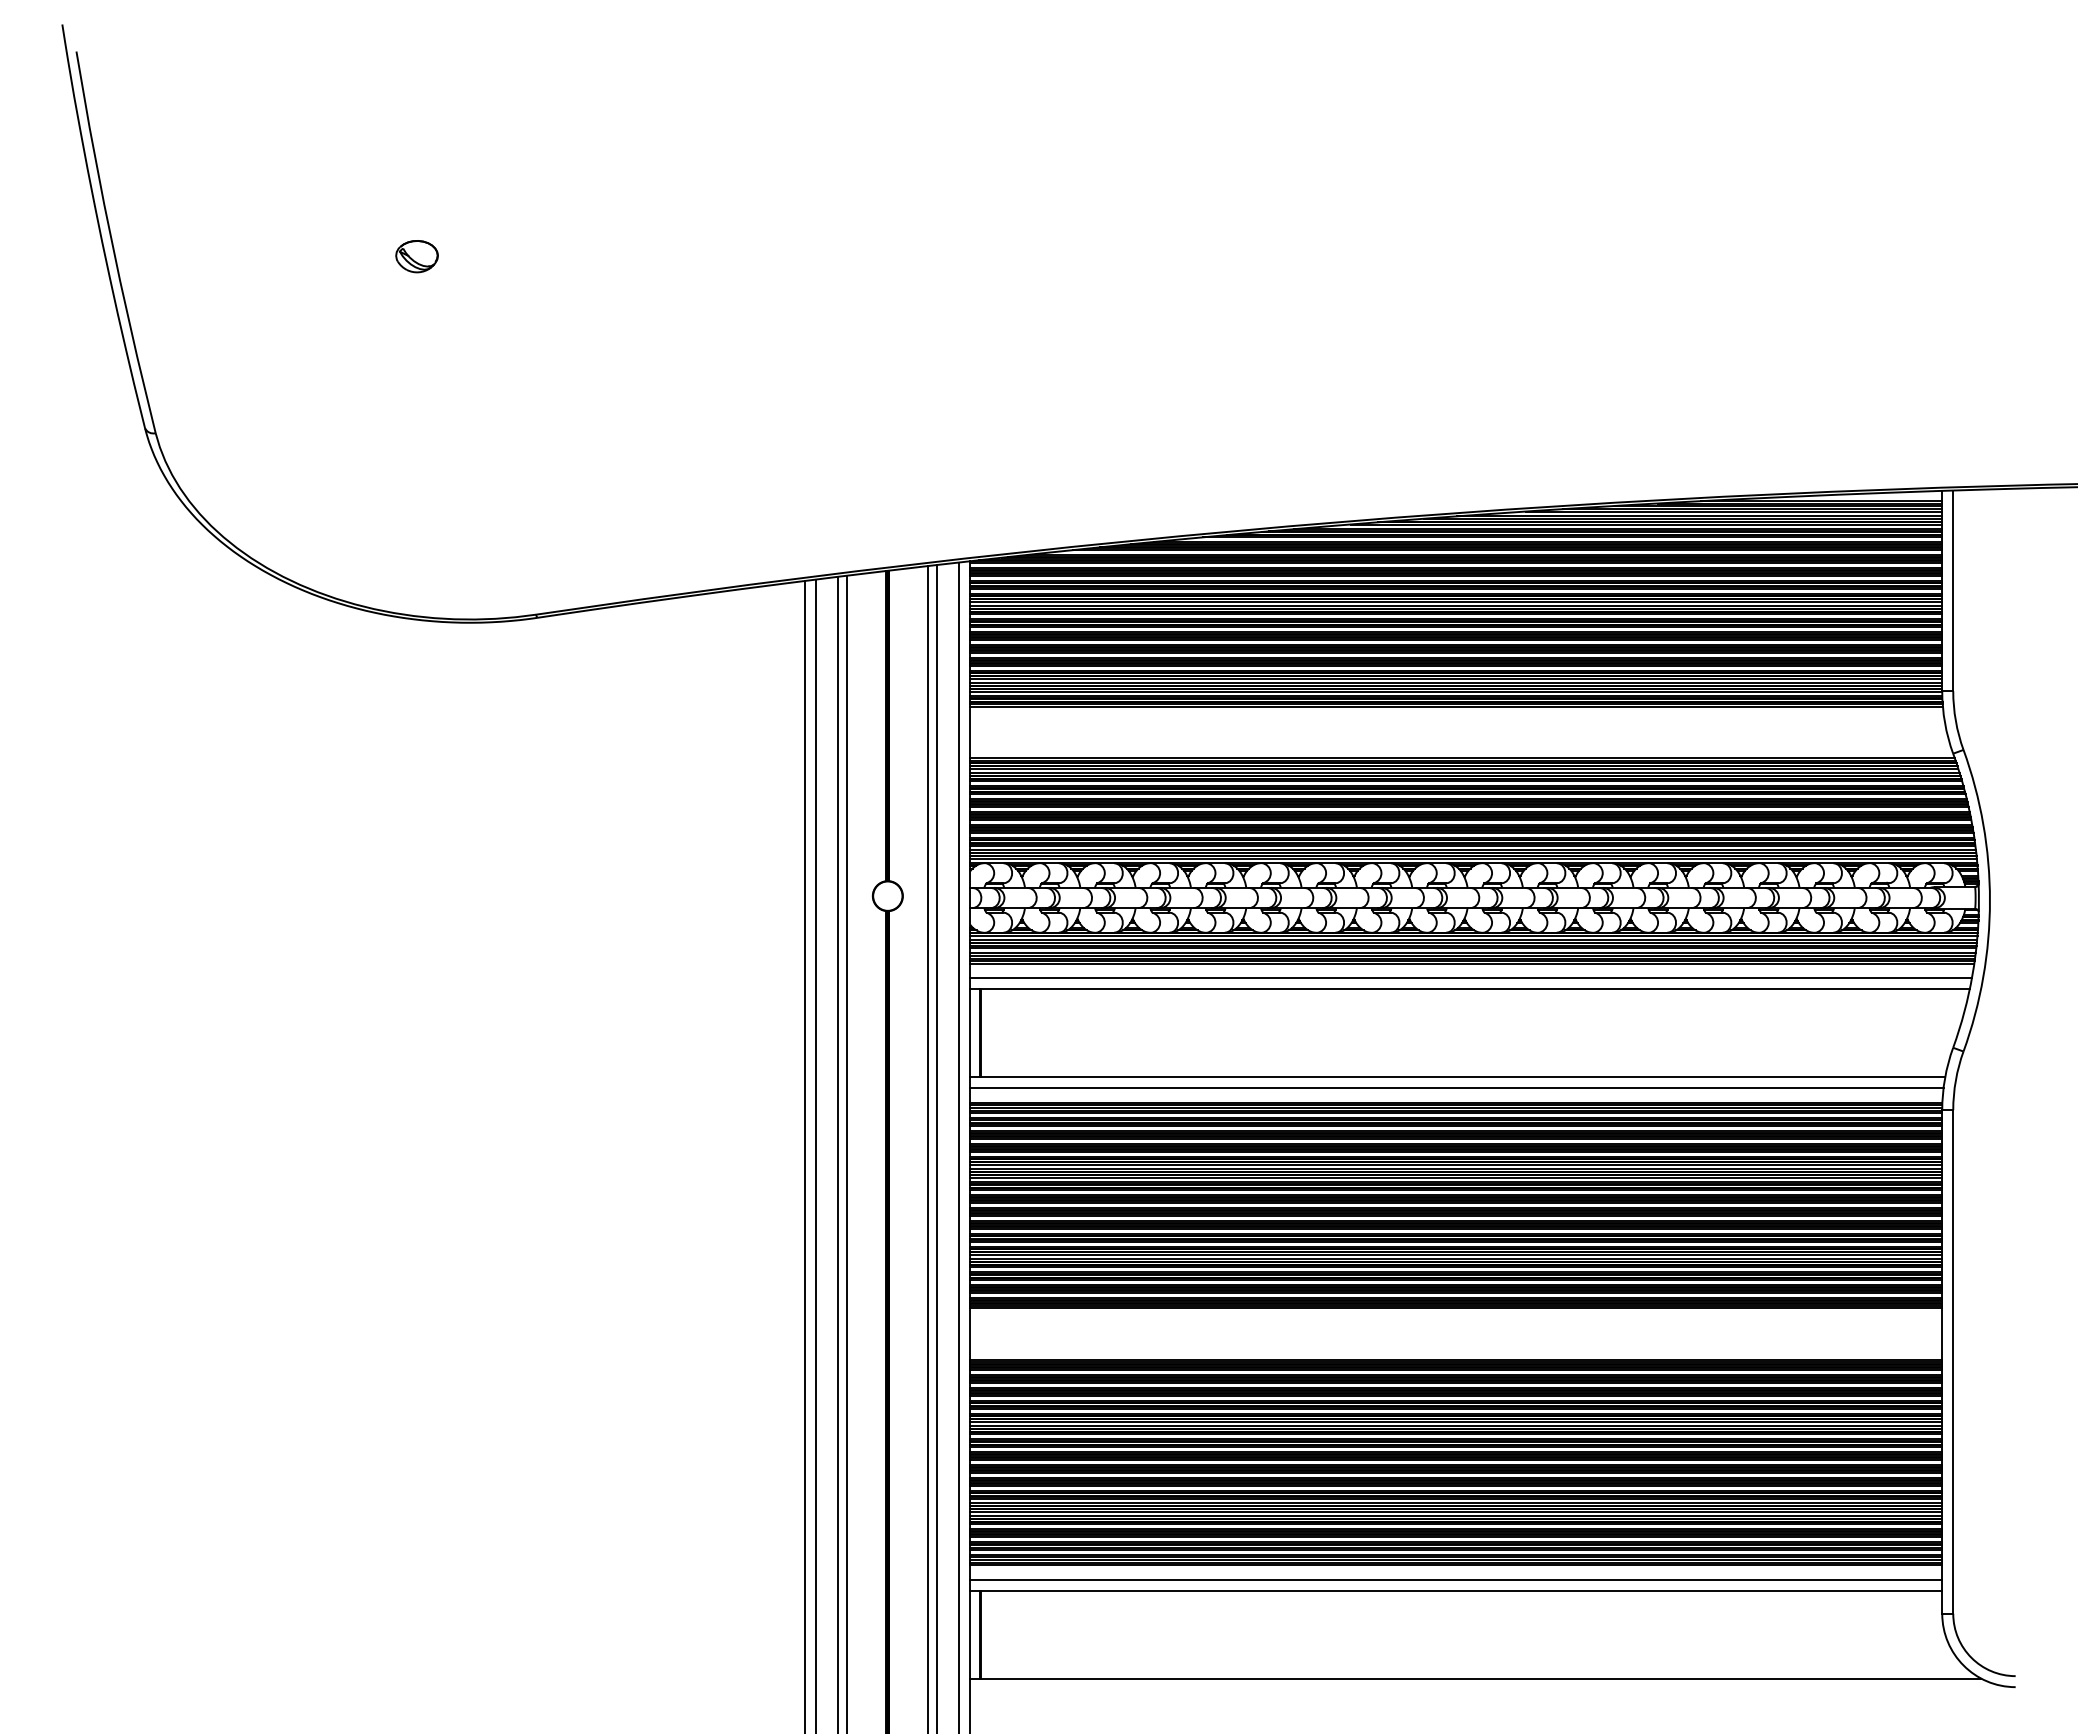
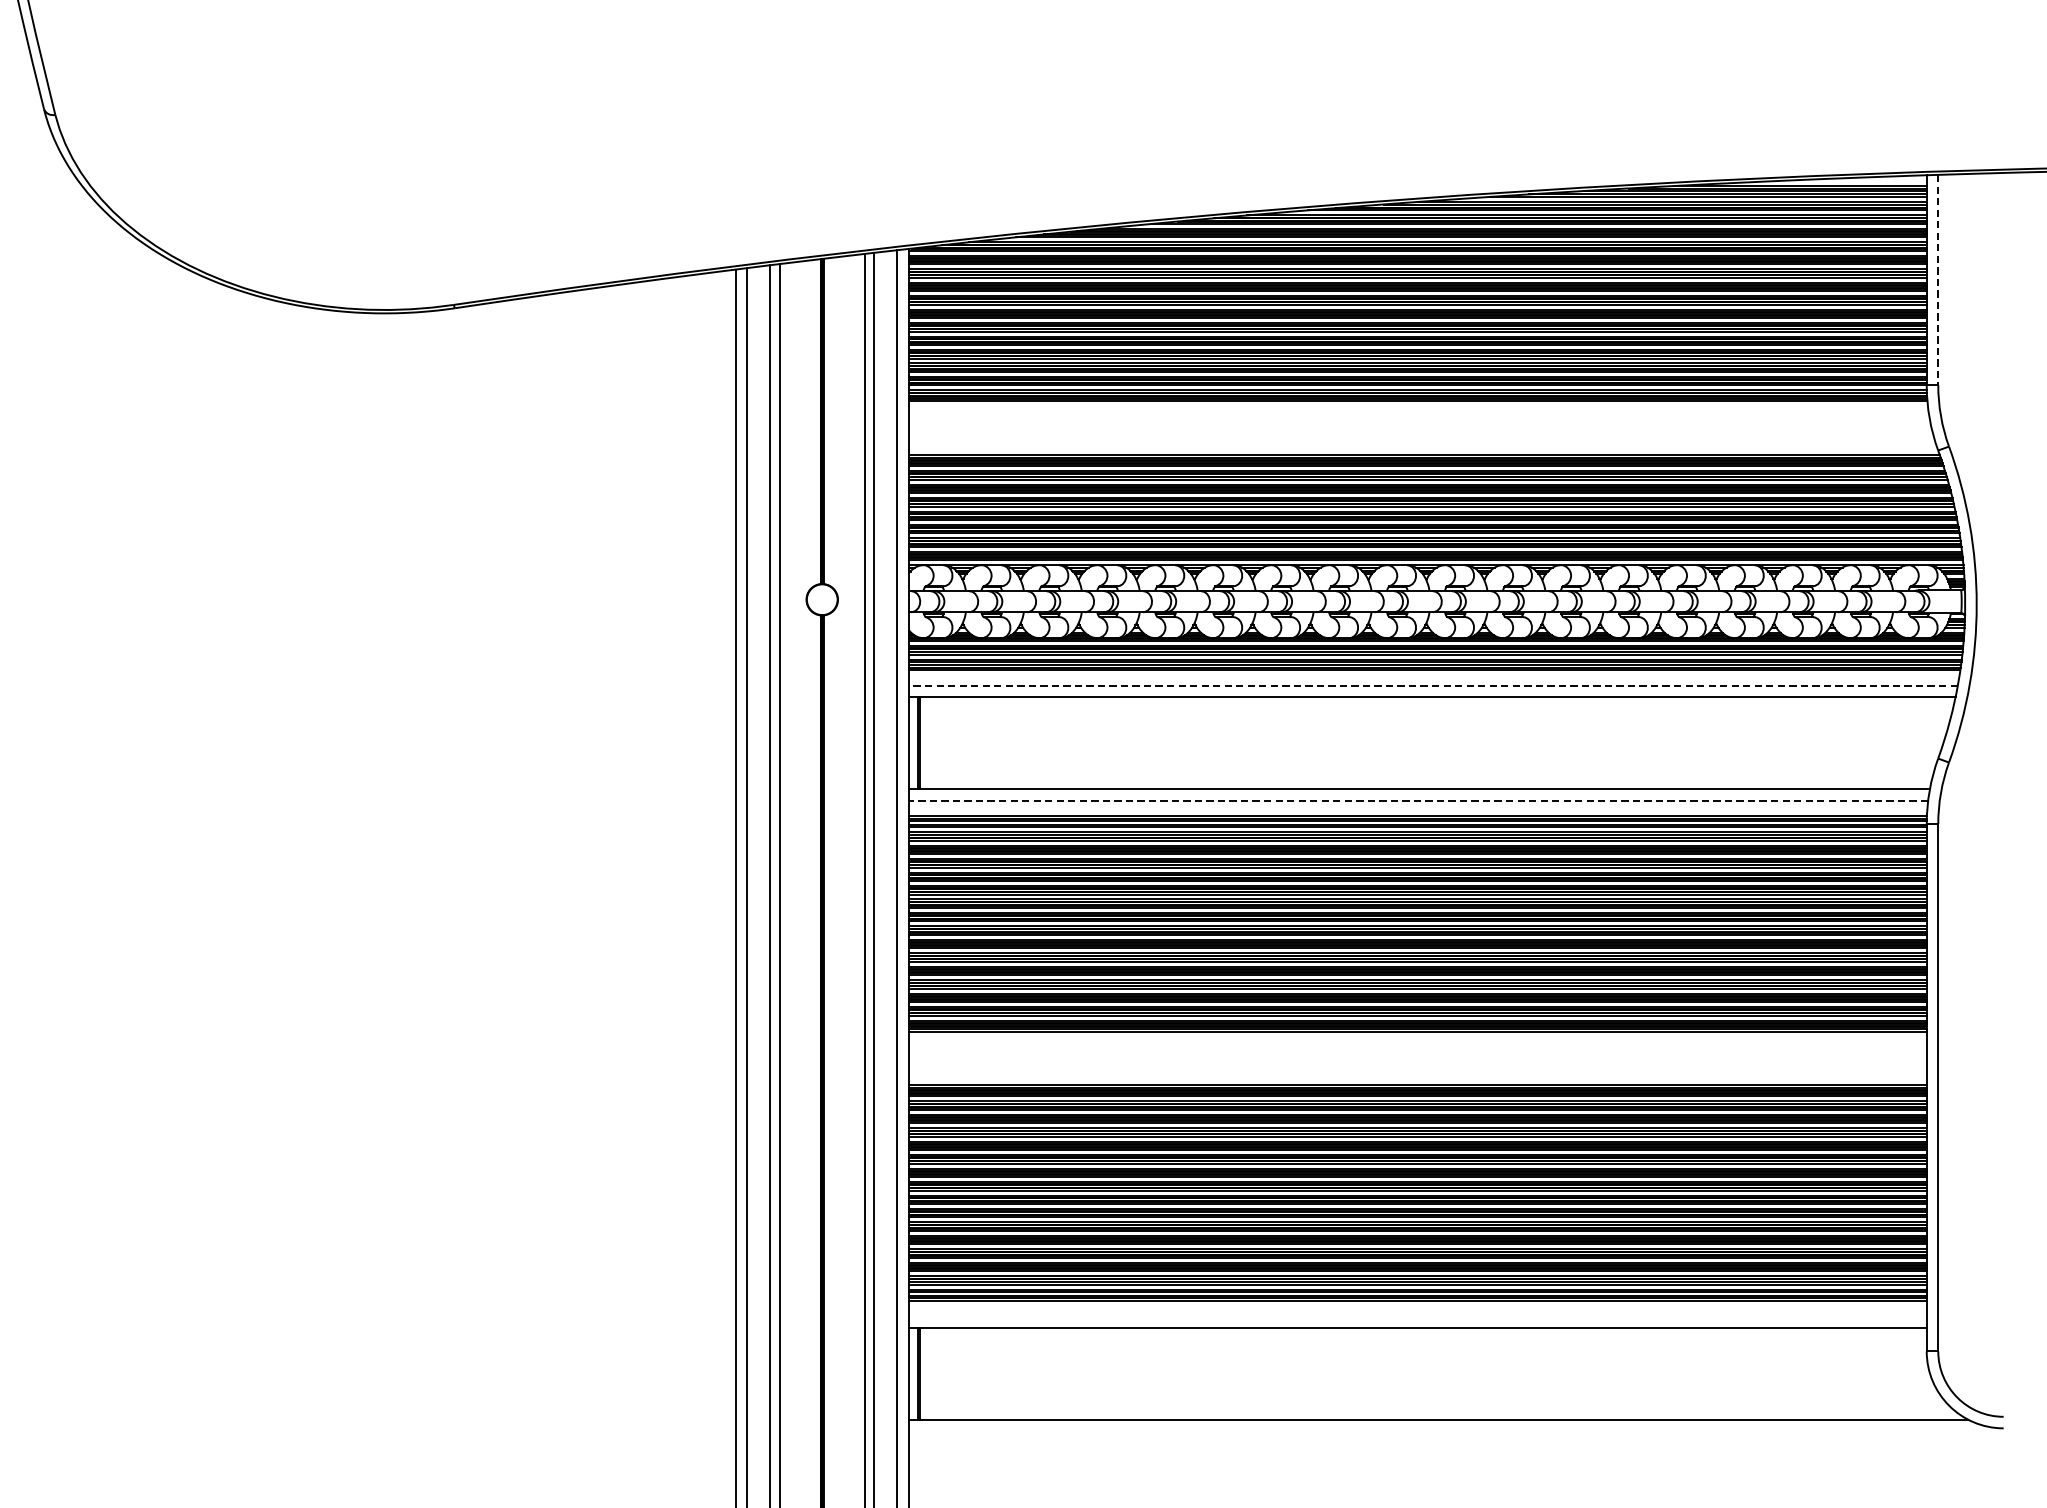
line: (1953, 591) -> (1938, 280), solid -> dashed
line: (1471, 978) -> (1433, 686), solid -> dashed
line: (1457, 1088) -> (1418, 801), solid -> dashed
line: (1456, 1579) -> (1417, 1315), removed

